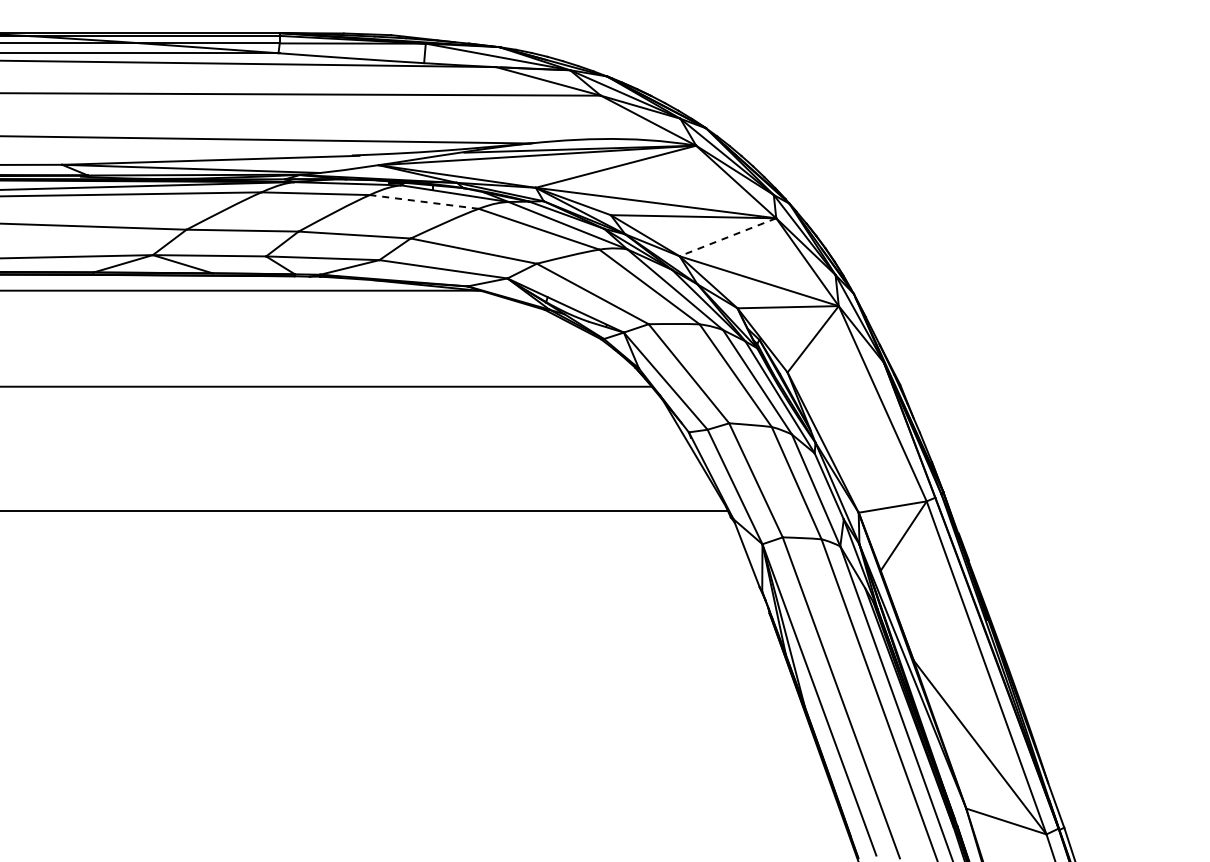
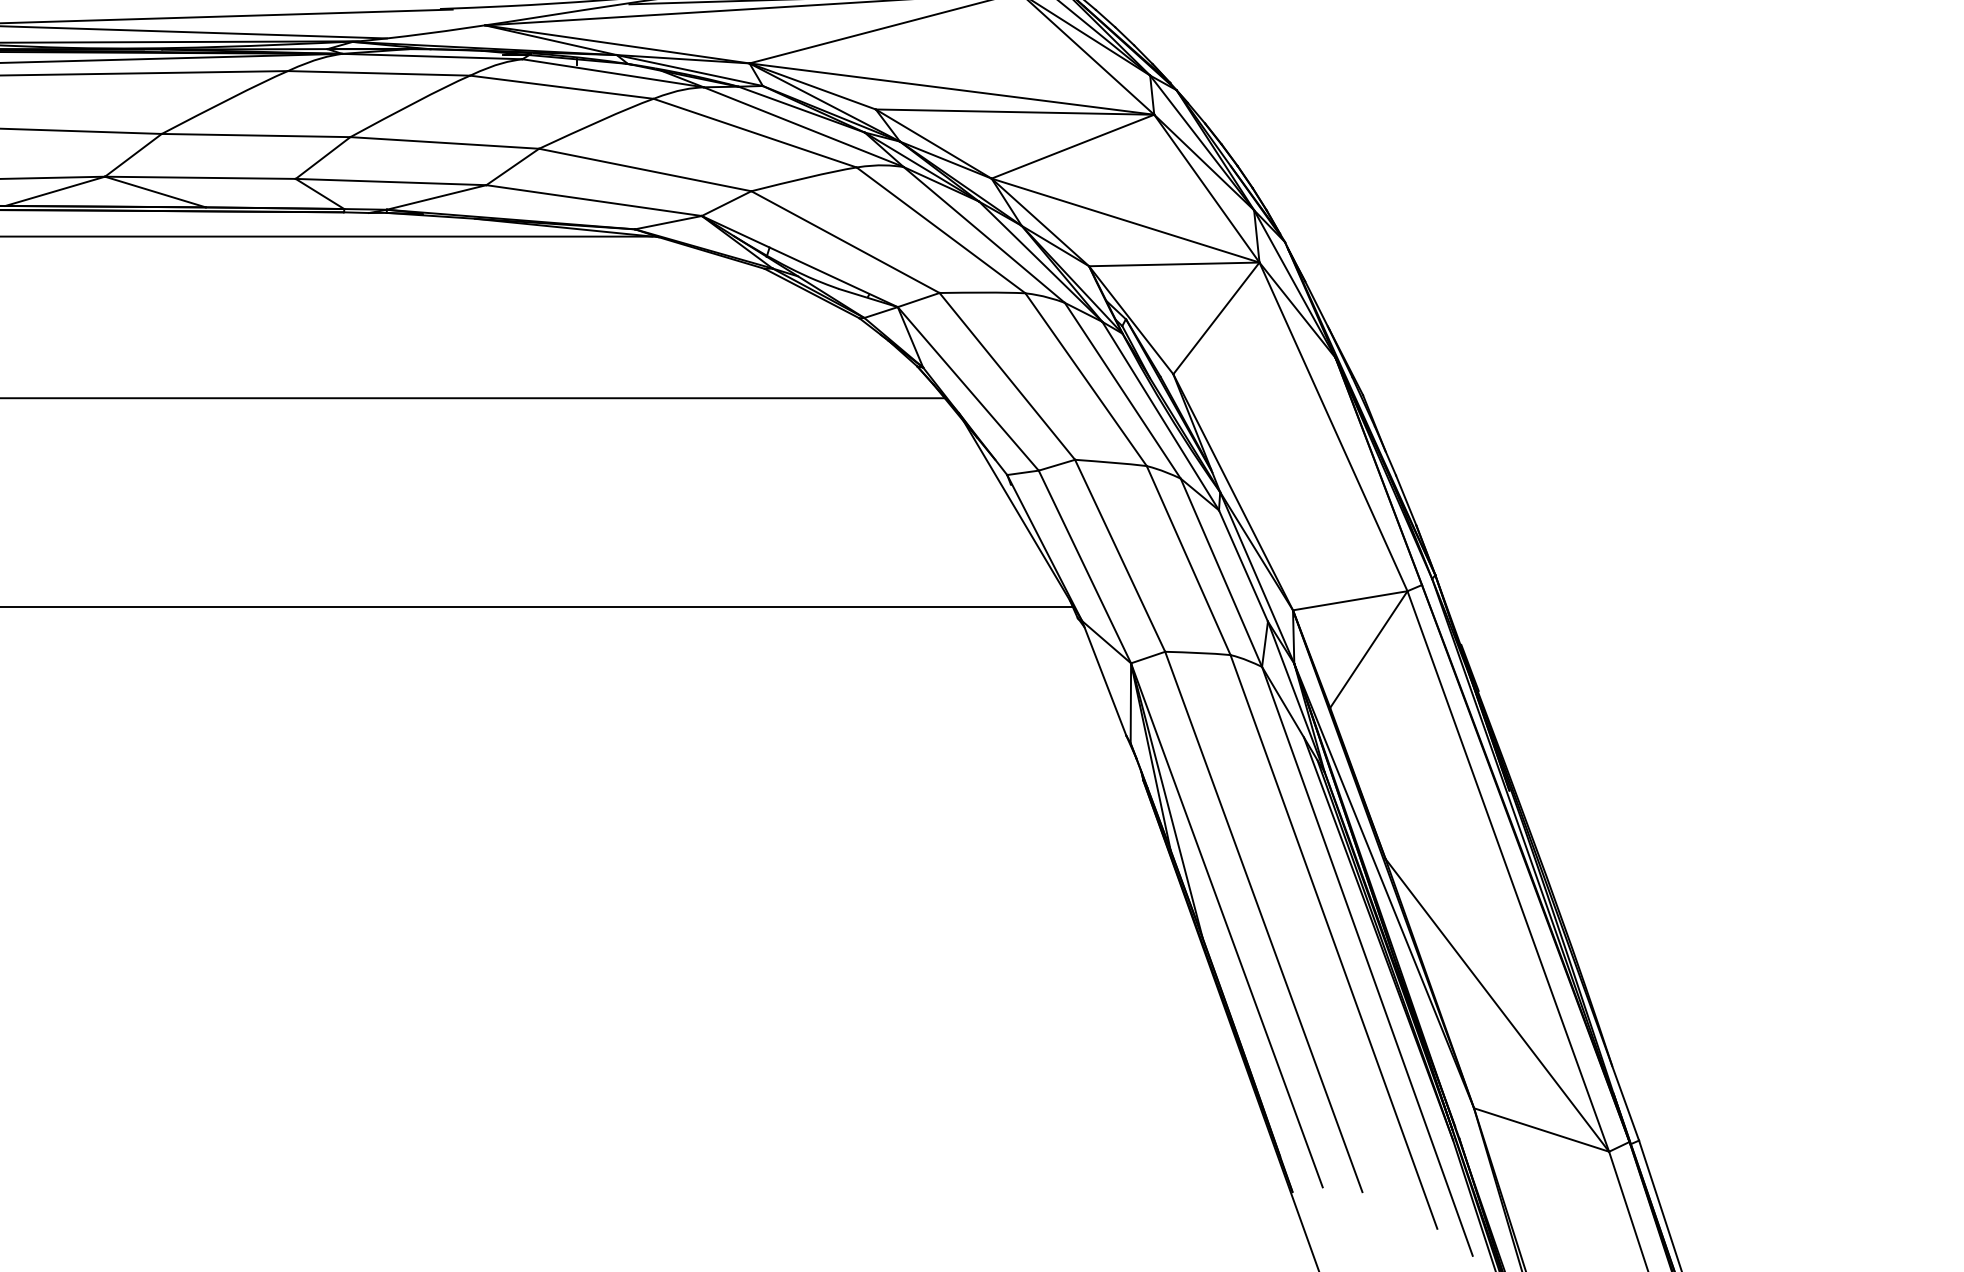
line: (424, 201) -> (562, 86), dashed -> solid
line: (727, 237) -> (1072, 147), dashed -> solid

